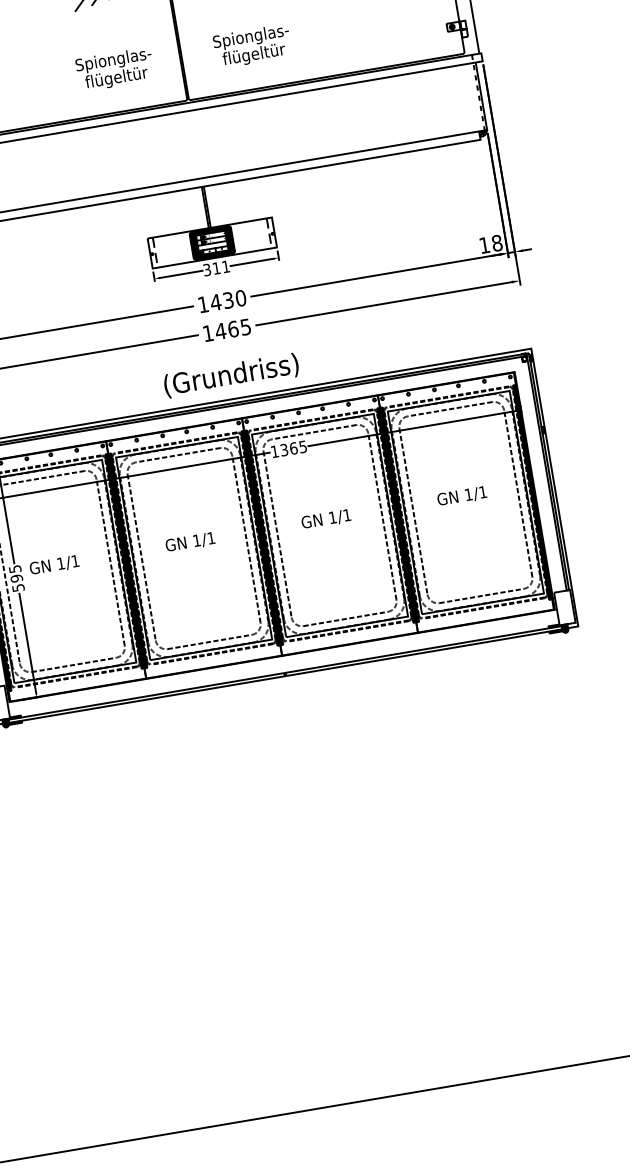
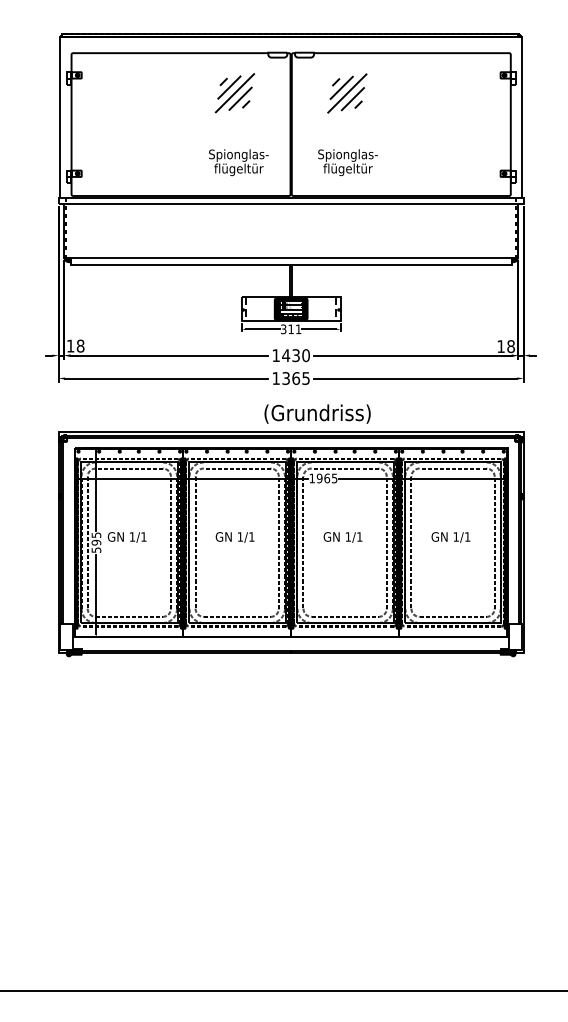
text: (221, 331) -> (286, 378), 1465 -> 1365
text: (231, 374) -> (317, 413), moved
text: (284, 450) -> (319, 478), 1365 -> 1965

